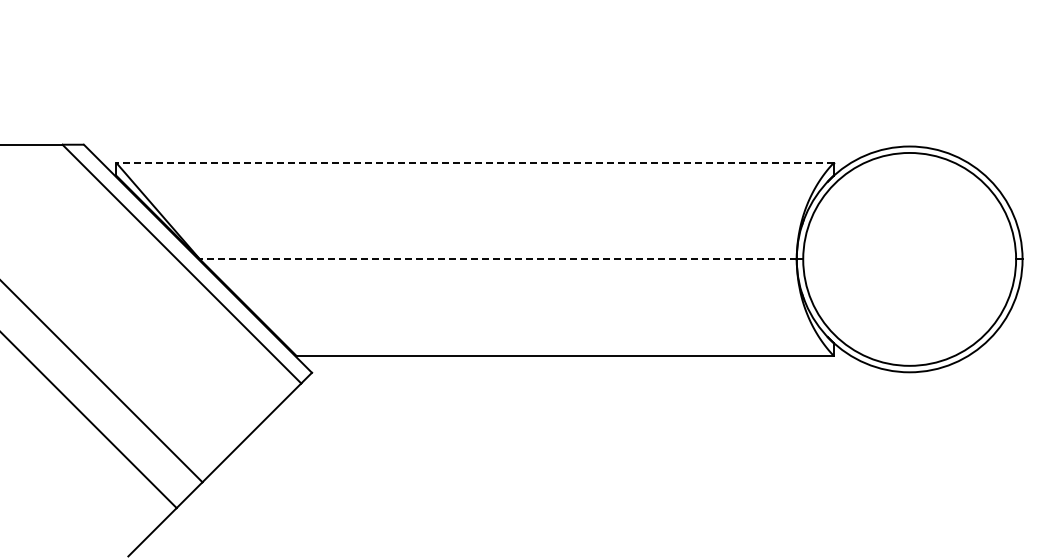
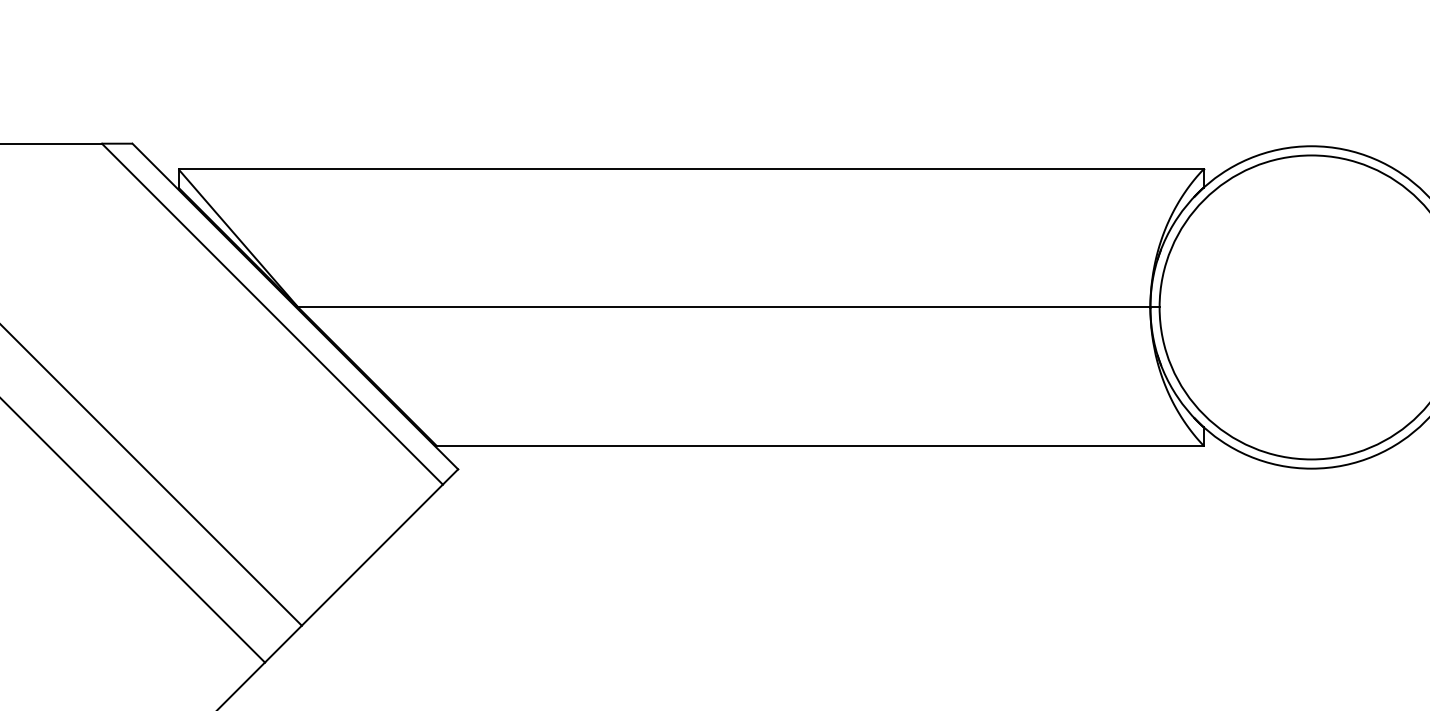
line: (475, 162) -> (691, 169), dashed -> solid
line: (497, 259) -> (723, 307), dashed -> solid

